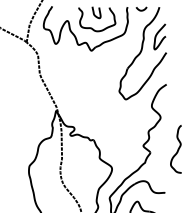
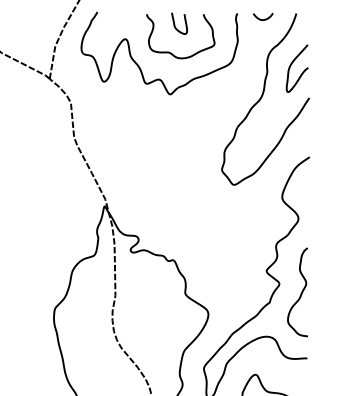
curve: (177, 149) -> (300, 292), moved

